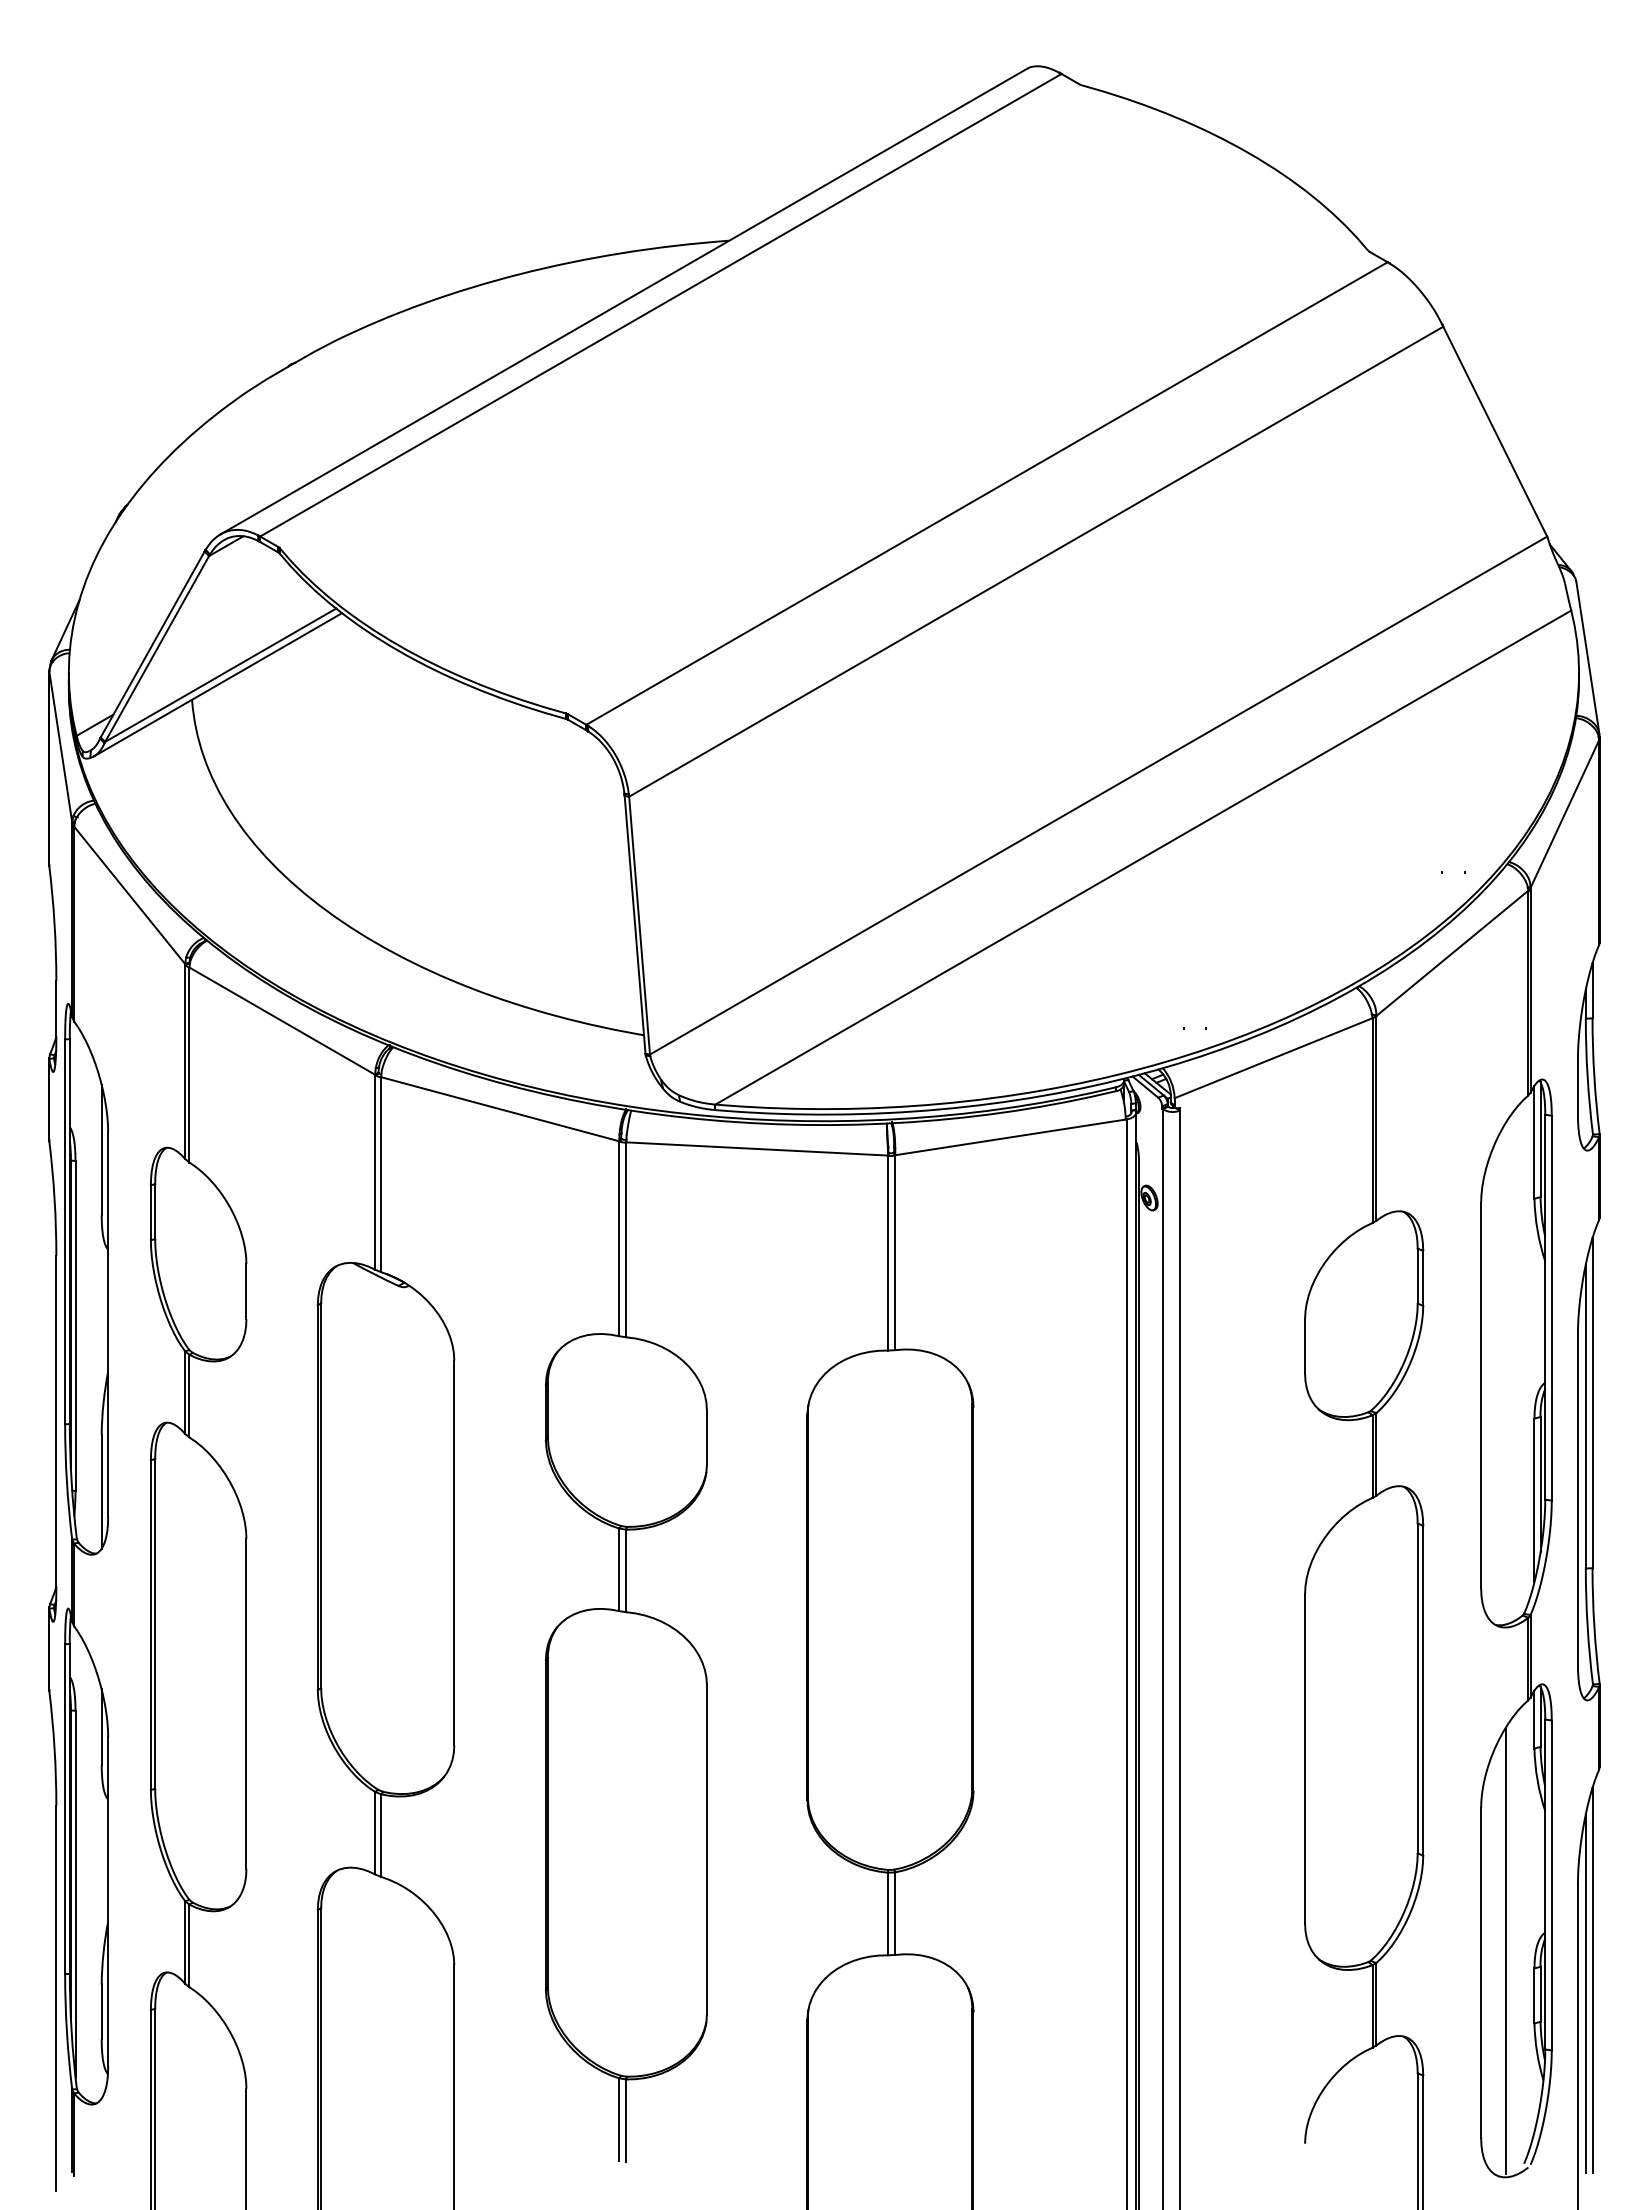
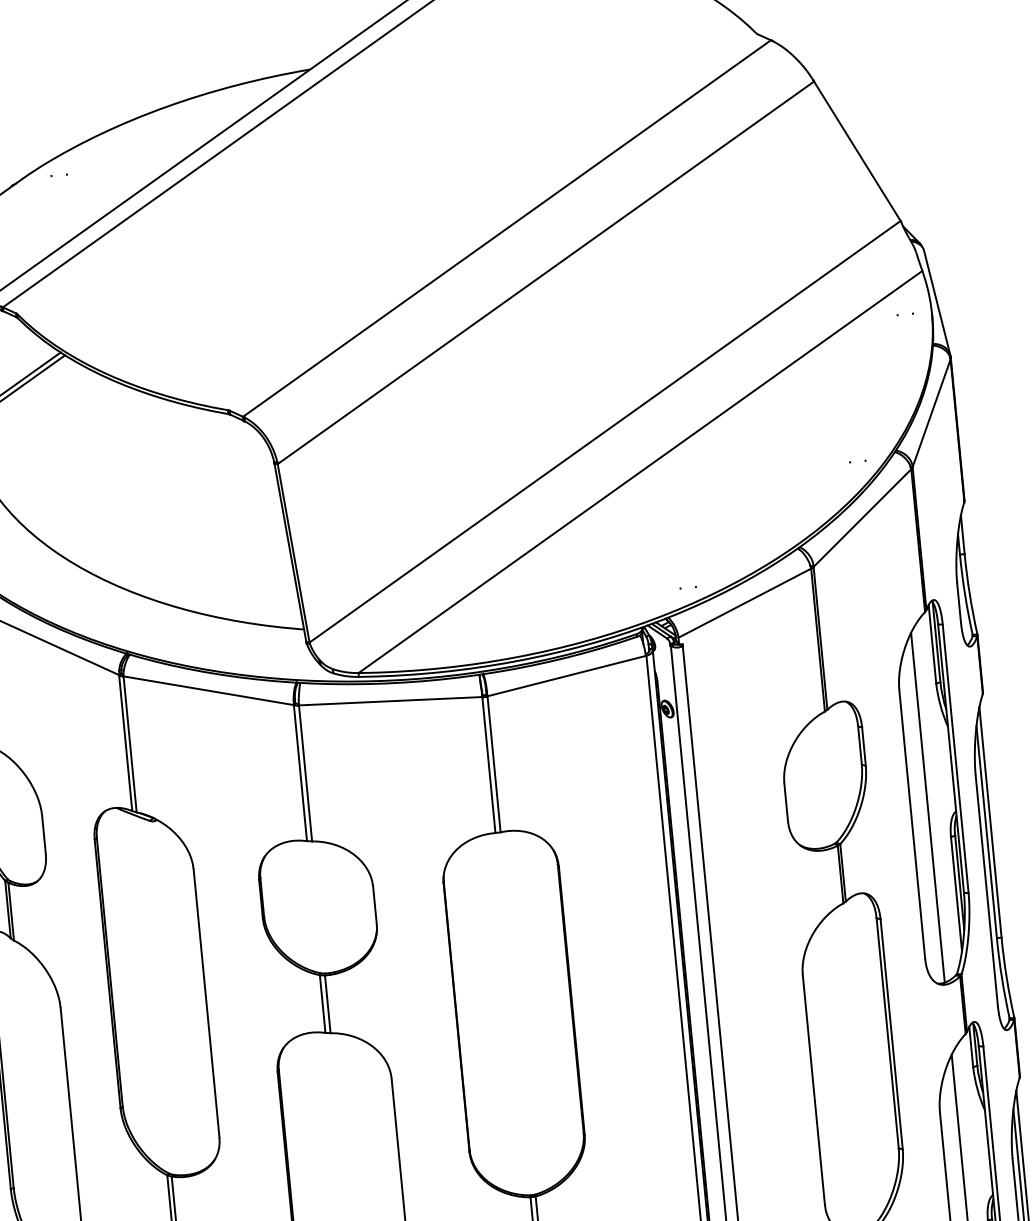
line: (1505, 1373) -> (927, 807), added

